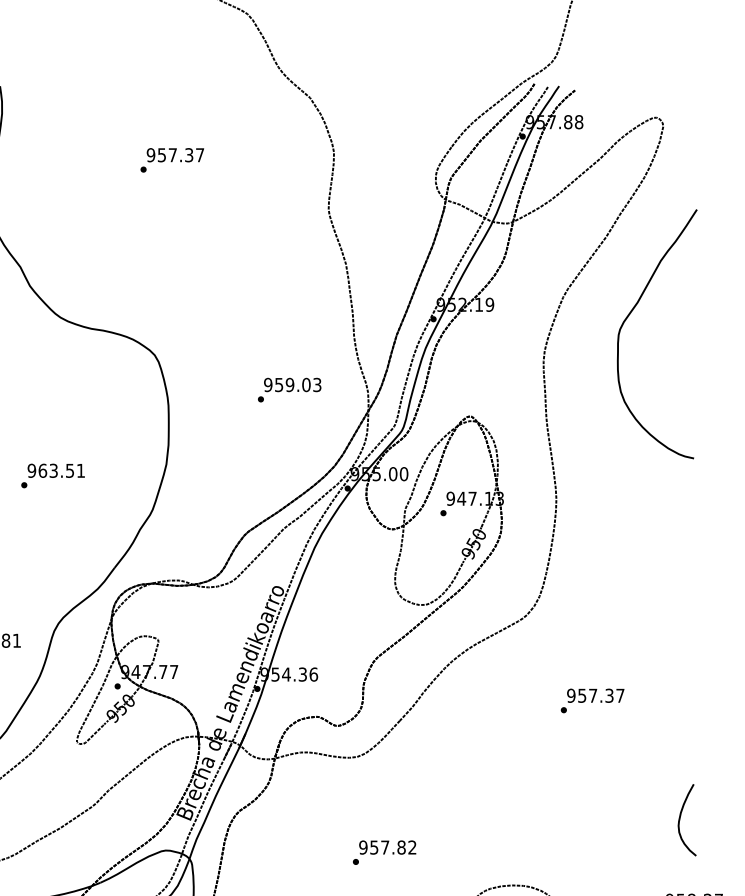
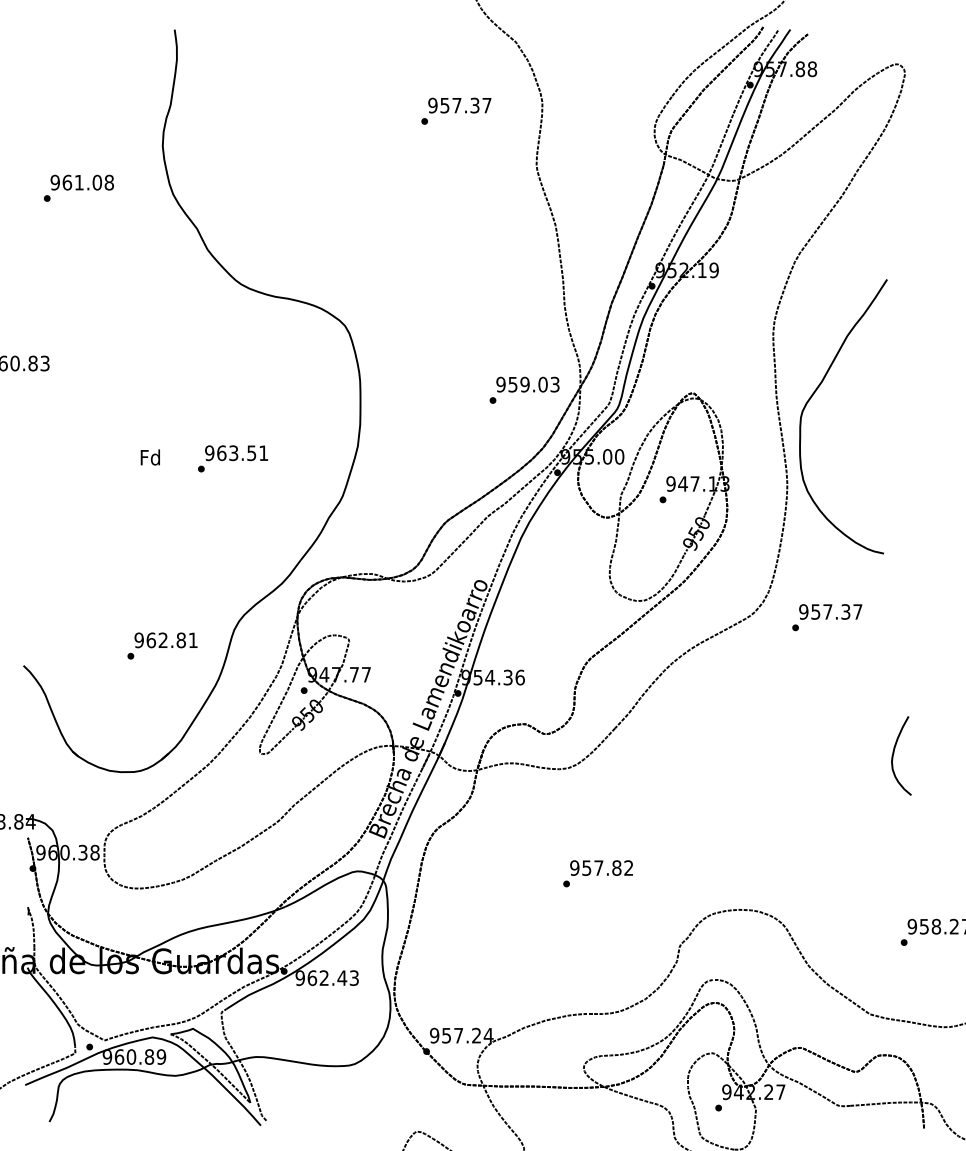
text: (172, 159) -> (456, 110), moved
curve: (630, 314) -> (814, 394), moved
text: (289, 389) -> (524, 389), moved
text: (592, 700) -> (827, 617), moved
curve: (680, 817) -> (894, 753), moved

